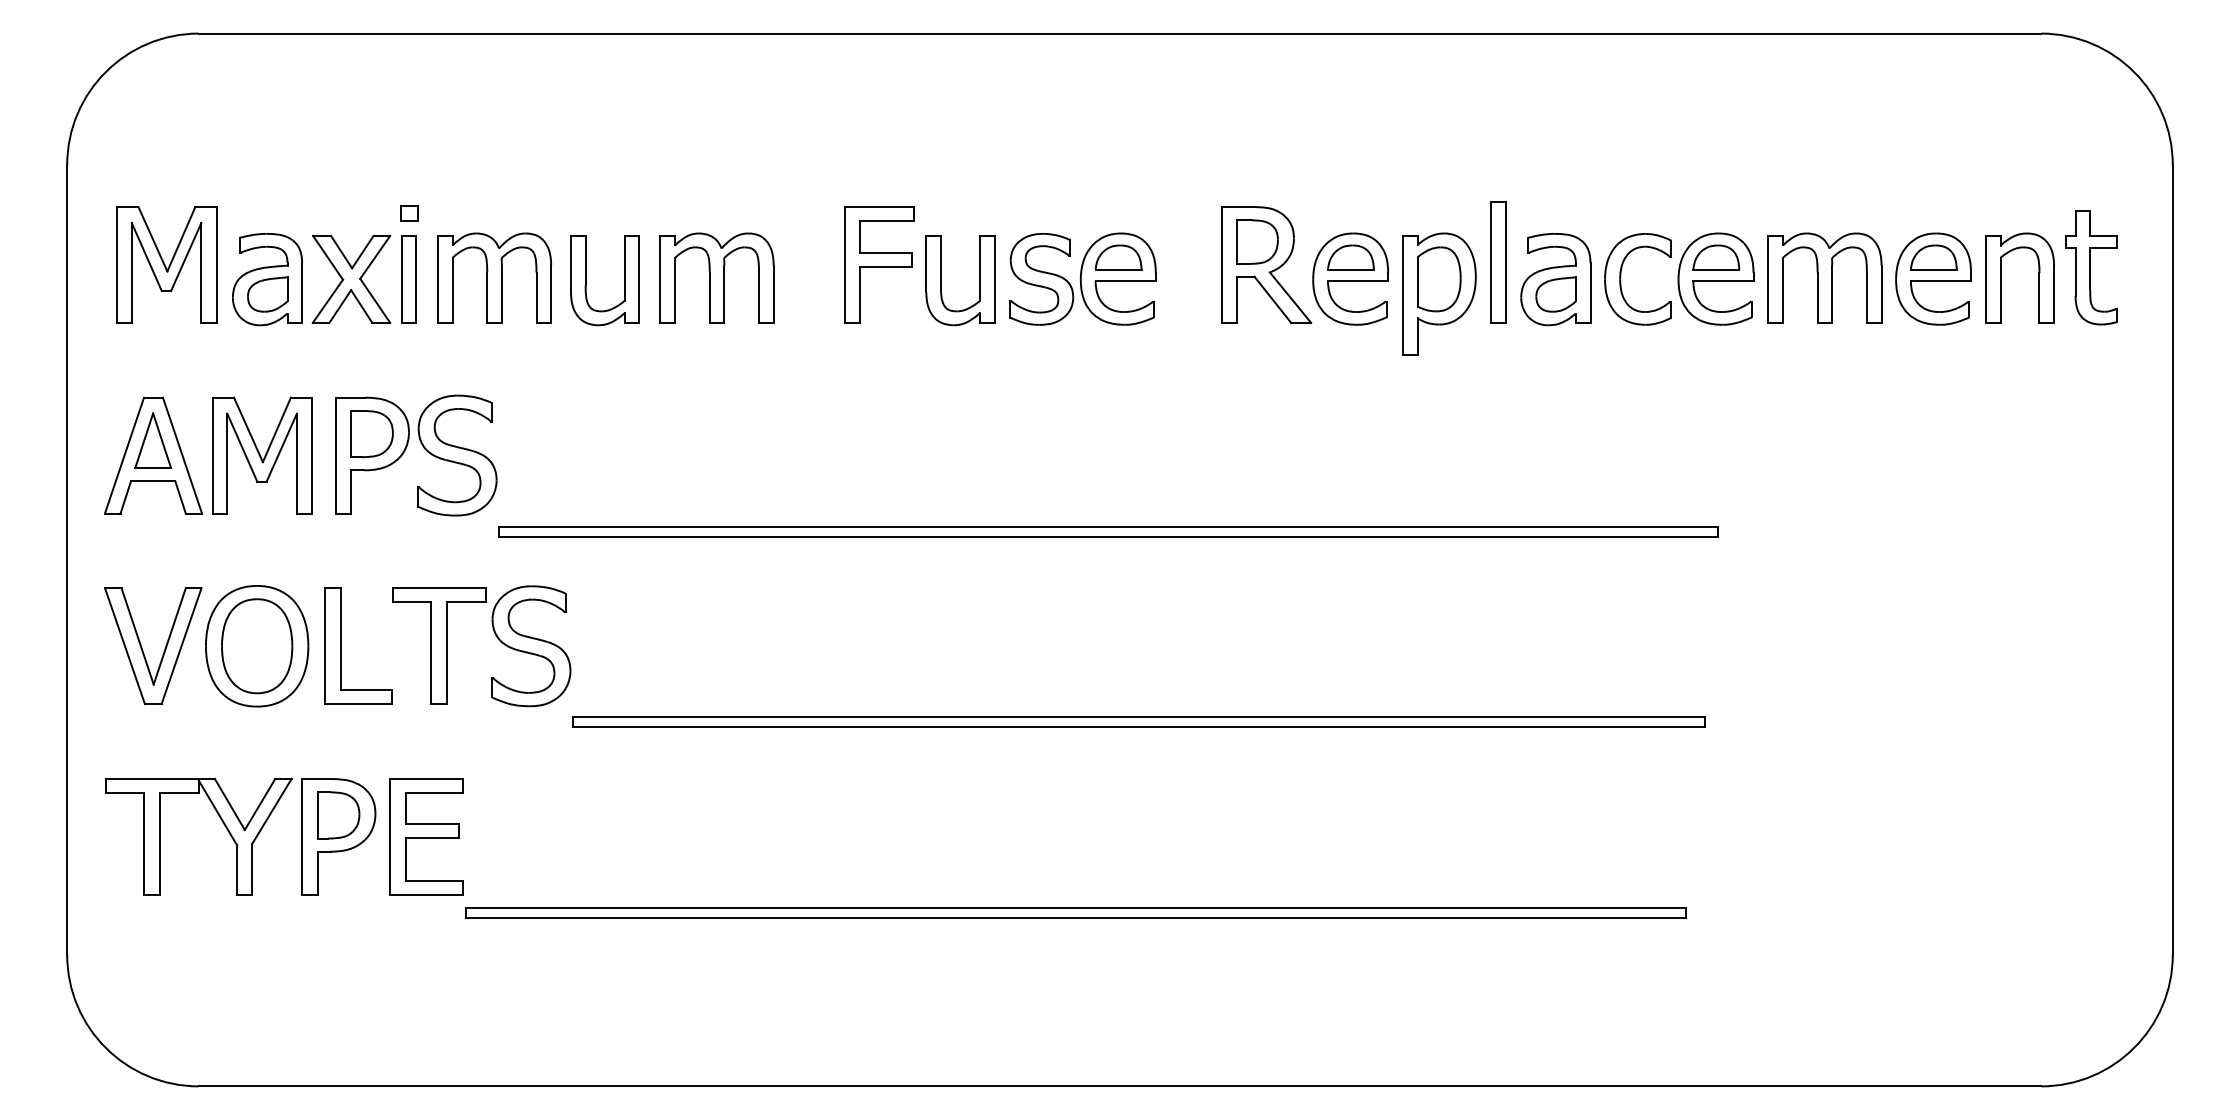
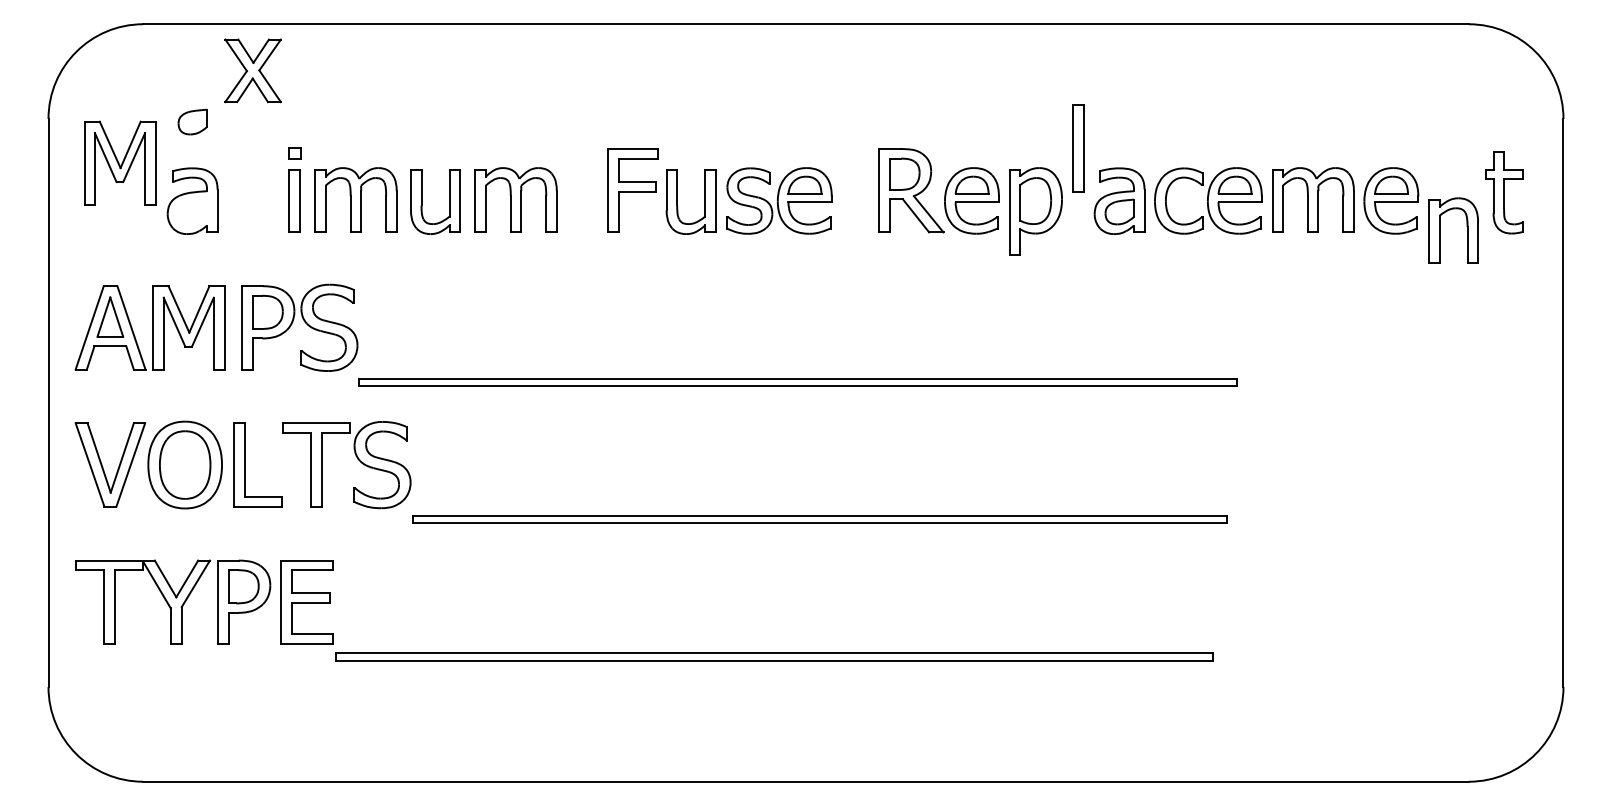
part: (1498, 262) -> (1078, 148), moved
part: (166, 264) -> (119, 163), moved
part: (2001, 277) -> (1440, 229), moved
part: (351, 278) -> (253, 70), moved
part: (267, 294) -> (192, 122), moved

